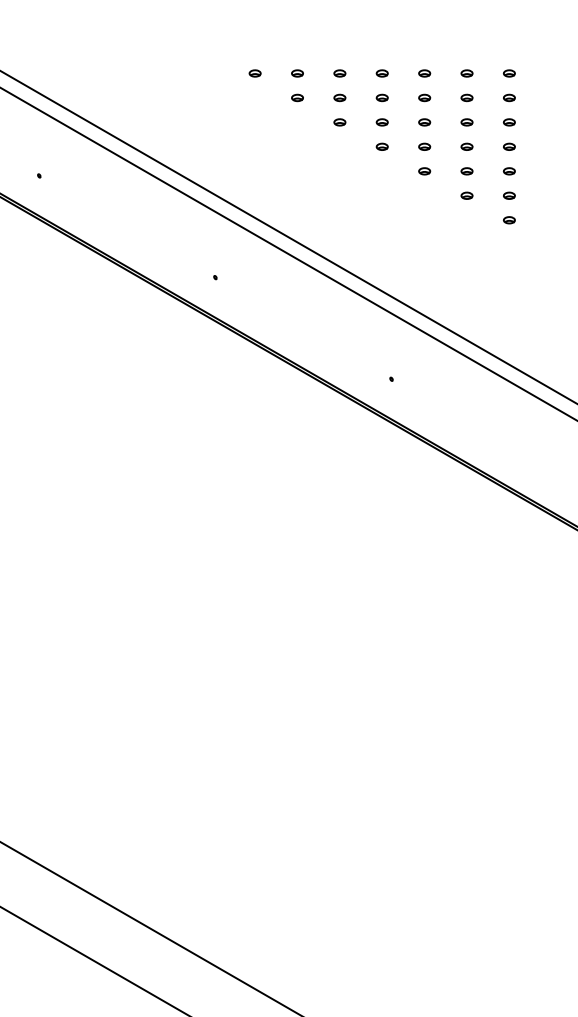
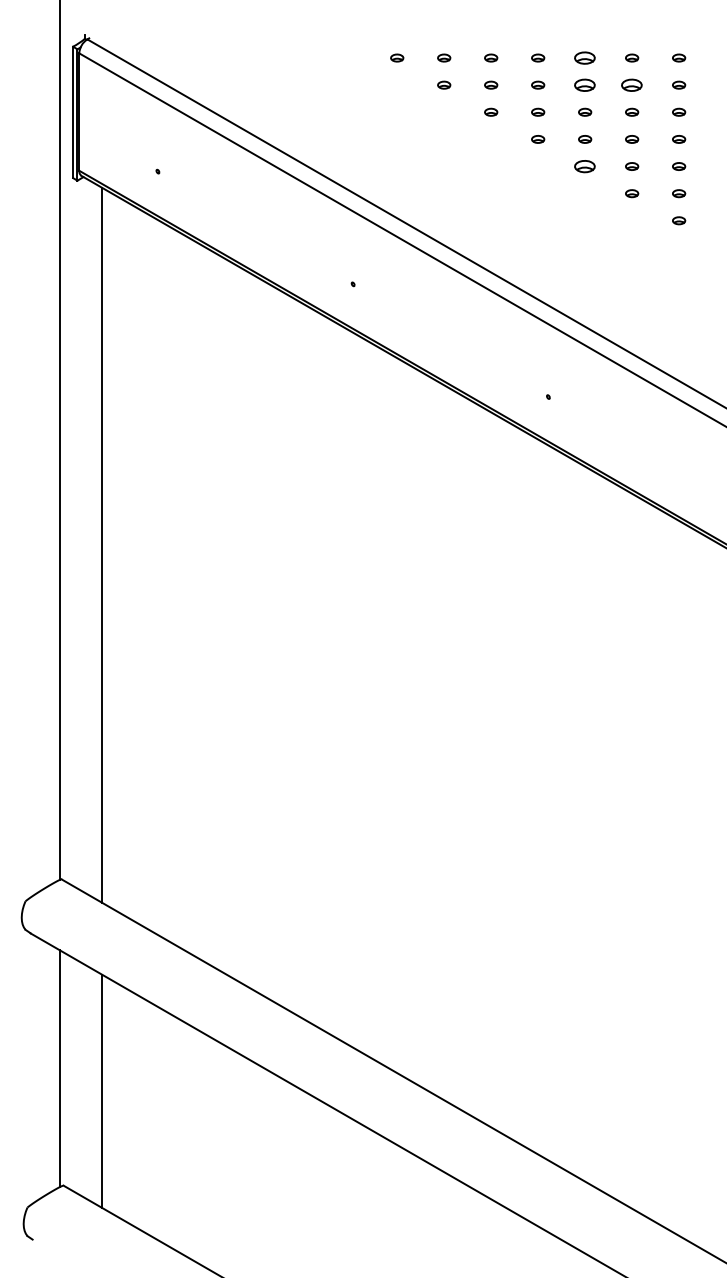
part: (424, 72) -> (585, 57), size x1.6
part: (424, 97) -> (585, 84), size x1.6
part: (467, 97) -> (632, 84), size x1.6
part: (424, 171) -> (585, 166), size x1.6

